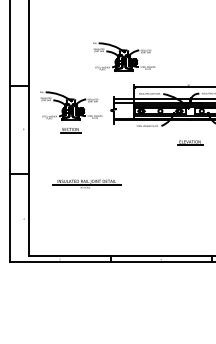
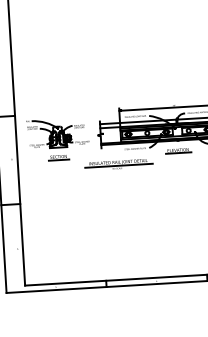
part: (124, 56) -> (108, 80), removed
part: (190, 142) -> (178, 150), moved
part: (86, 183) -> (118, 164), moved

